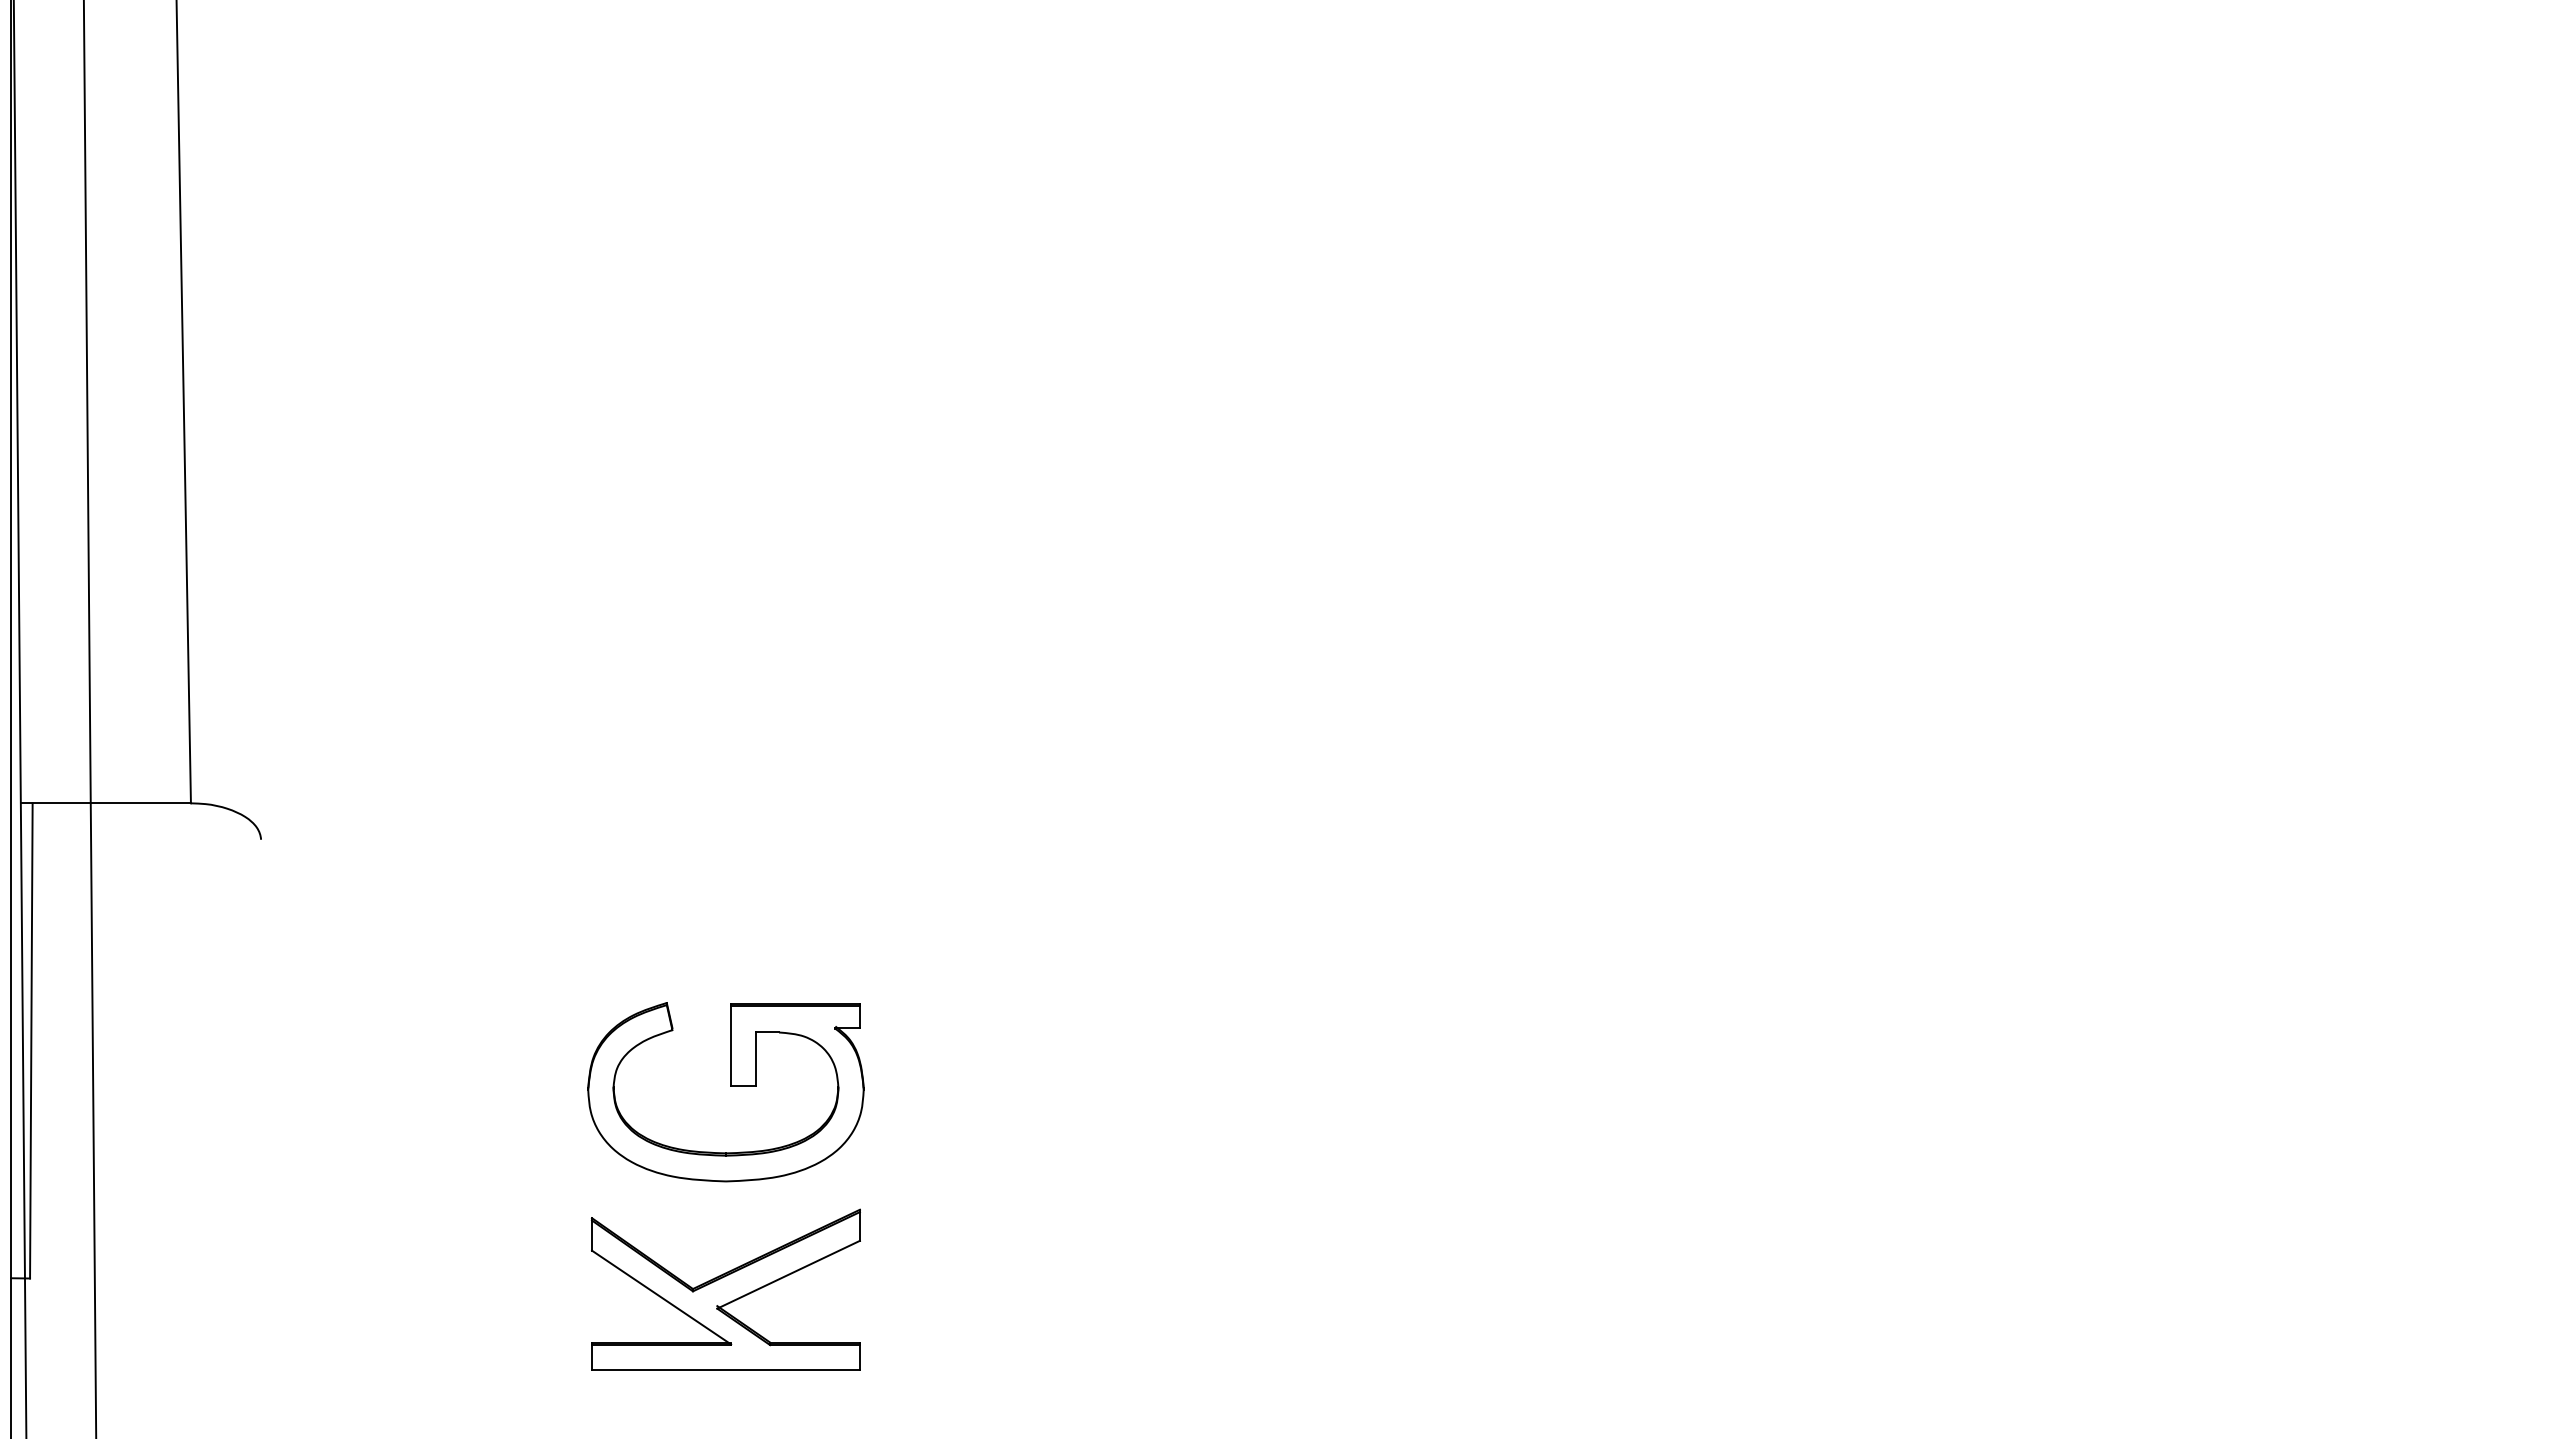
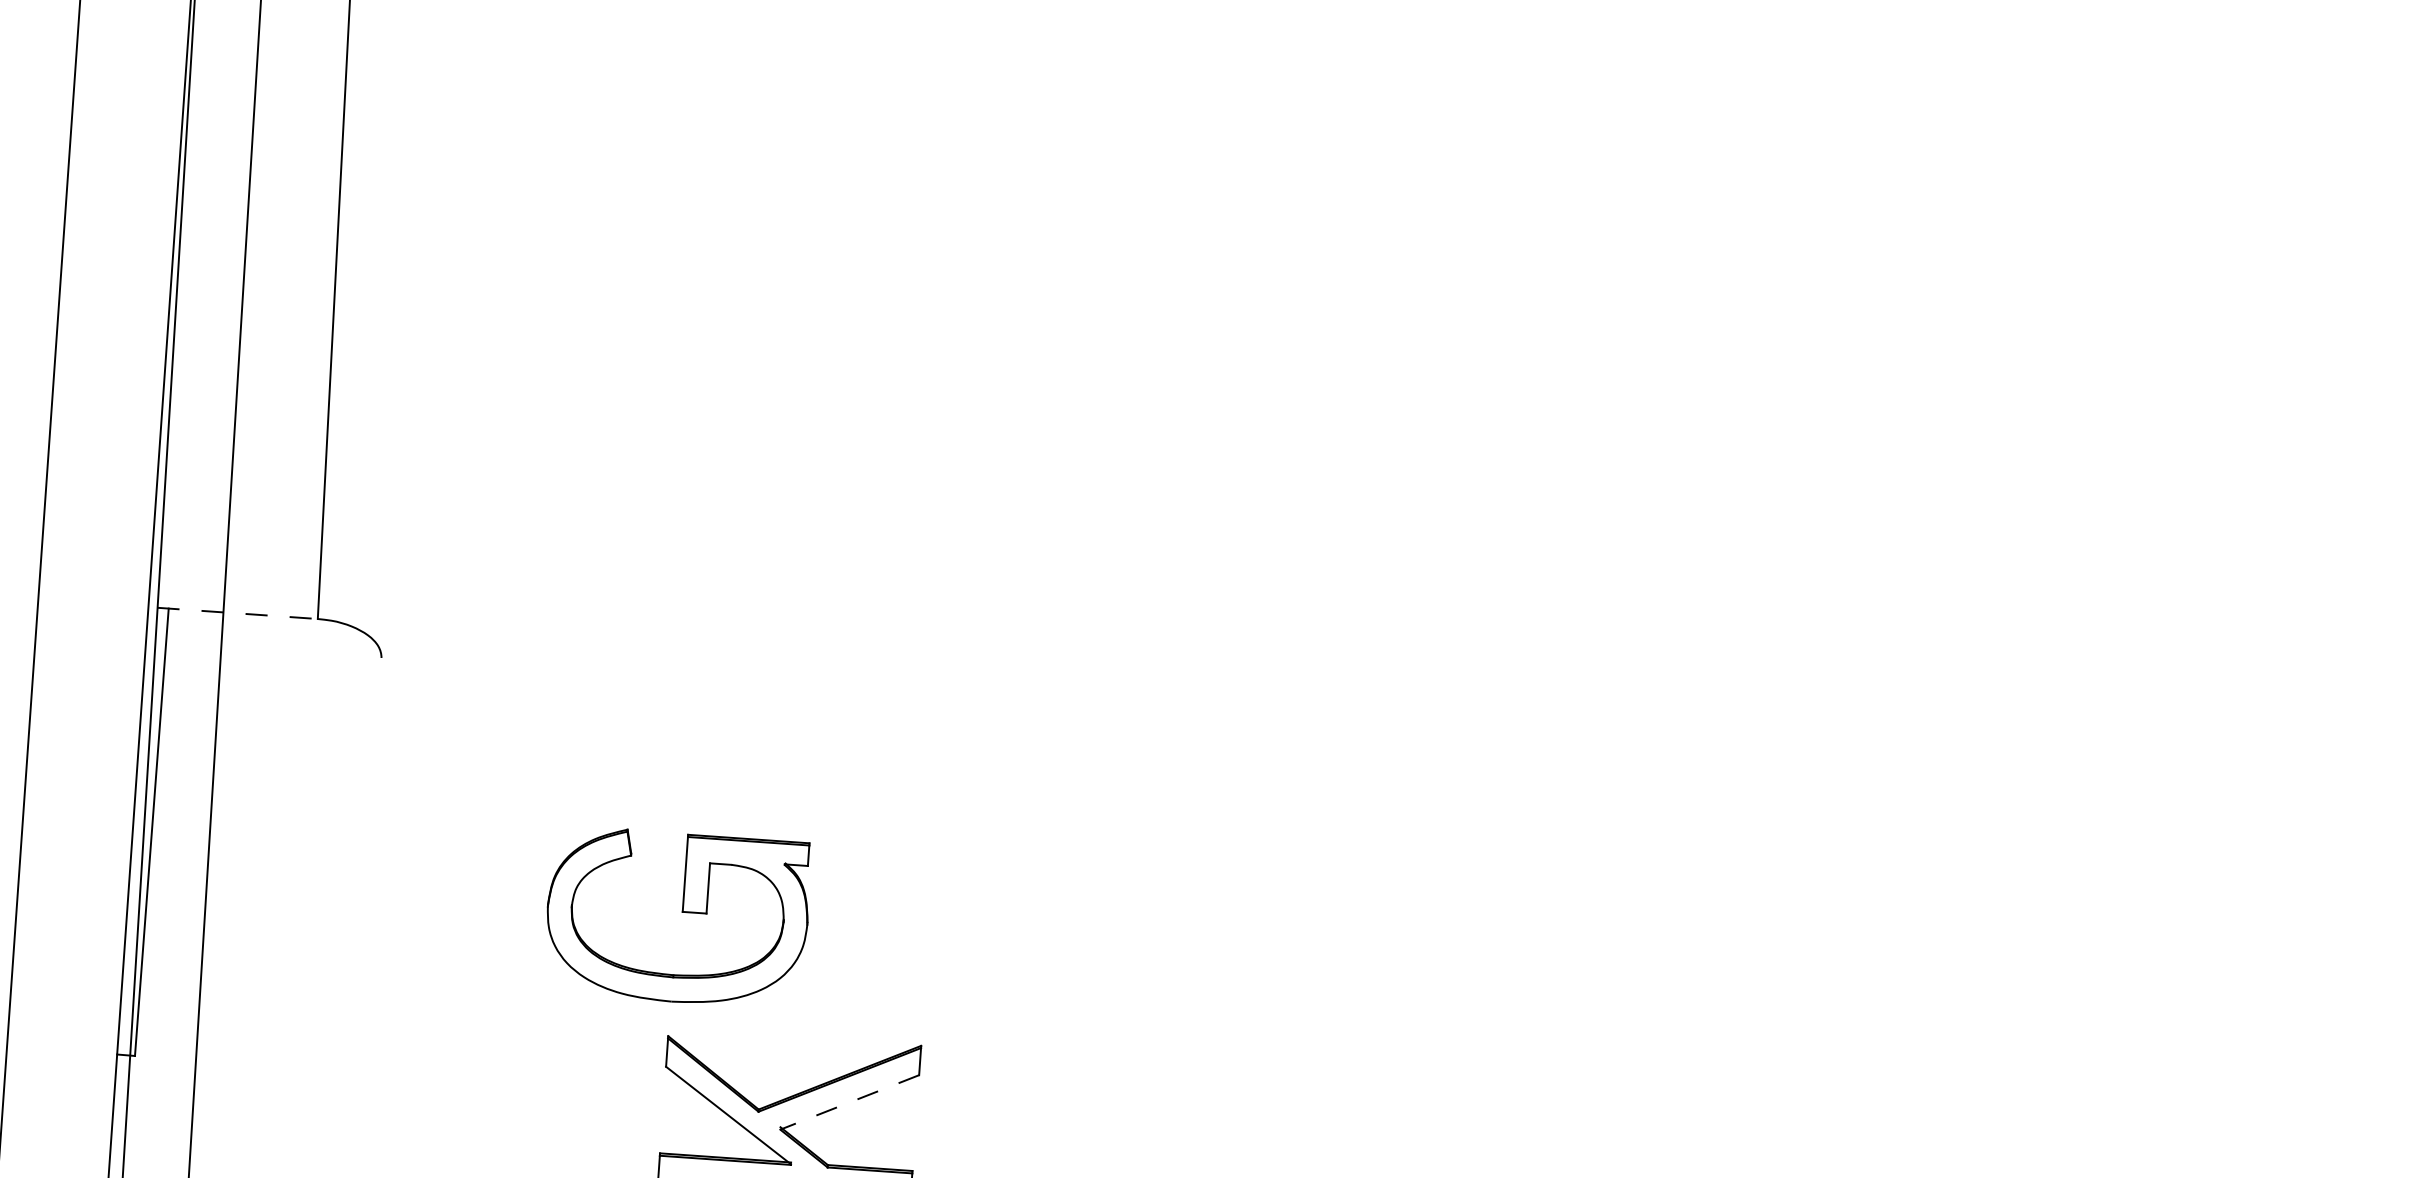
line: (106, 803) -> (238, 613), solid -> dashed
part: (730, 1086) -> (682, 912), moved
line: (788, 1274) -> (849, 1102), solid -> dashed

